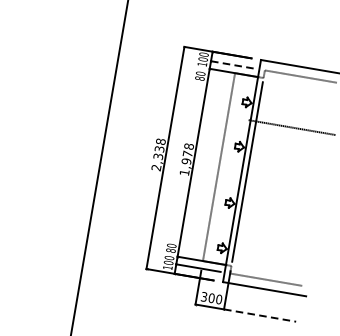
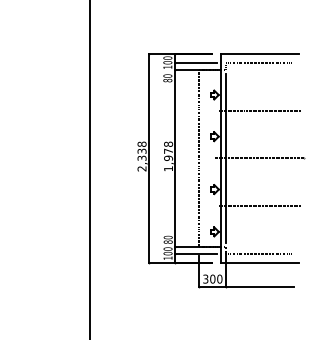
line: (233, 65) -> (196, 63), dashed -> solid
line: (283, 178) -> (259, 158), added
line: (274, 228) -> (259, 205), added
line: (259, 315) -> (259, 287), dashed -> solid

